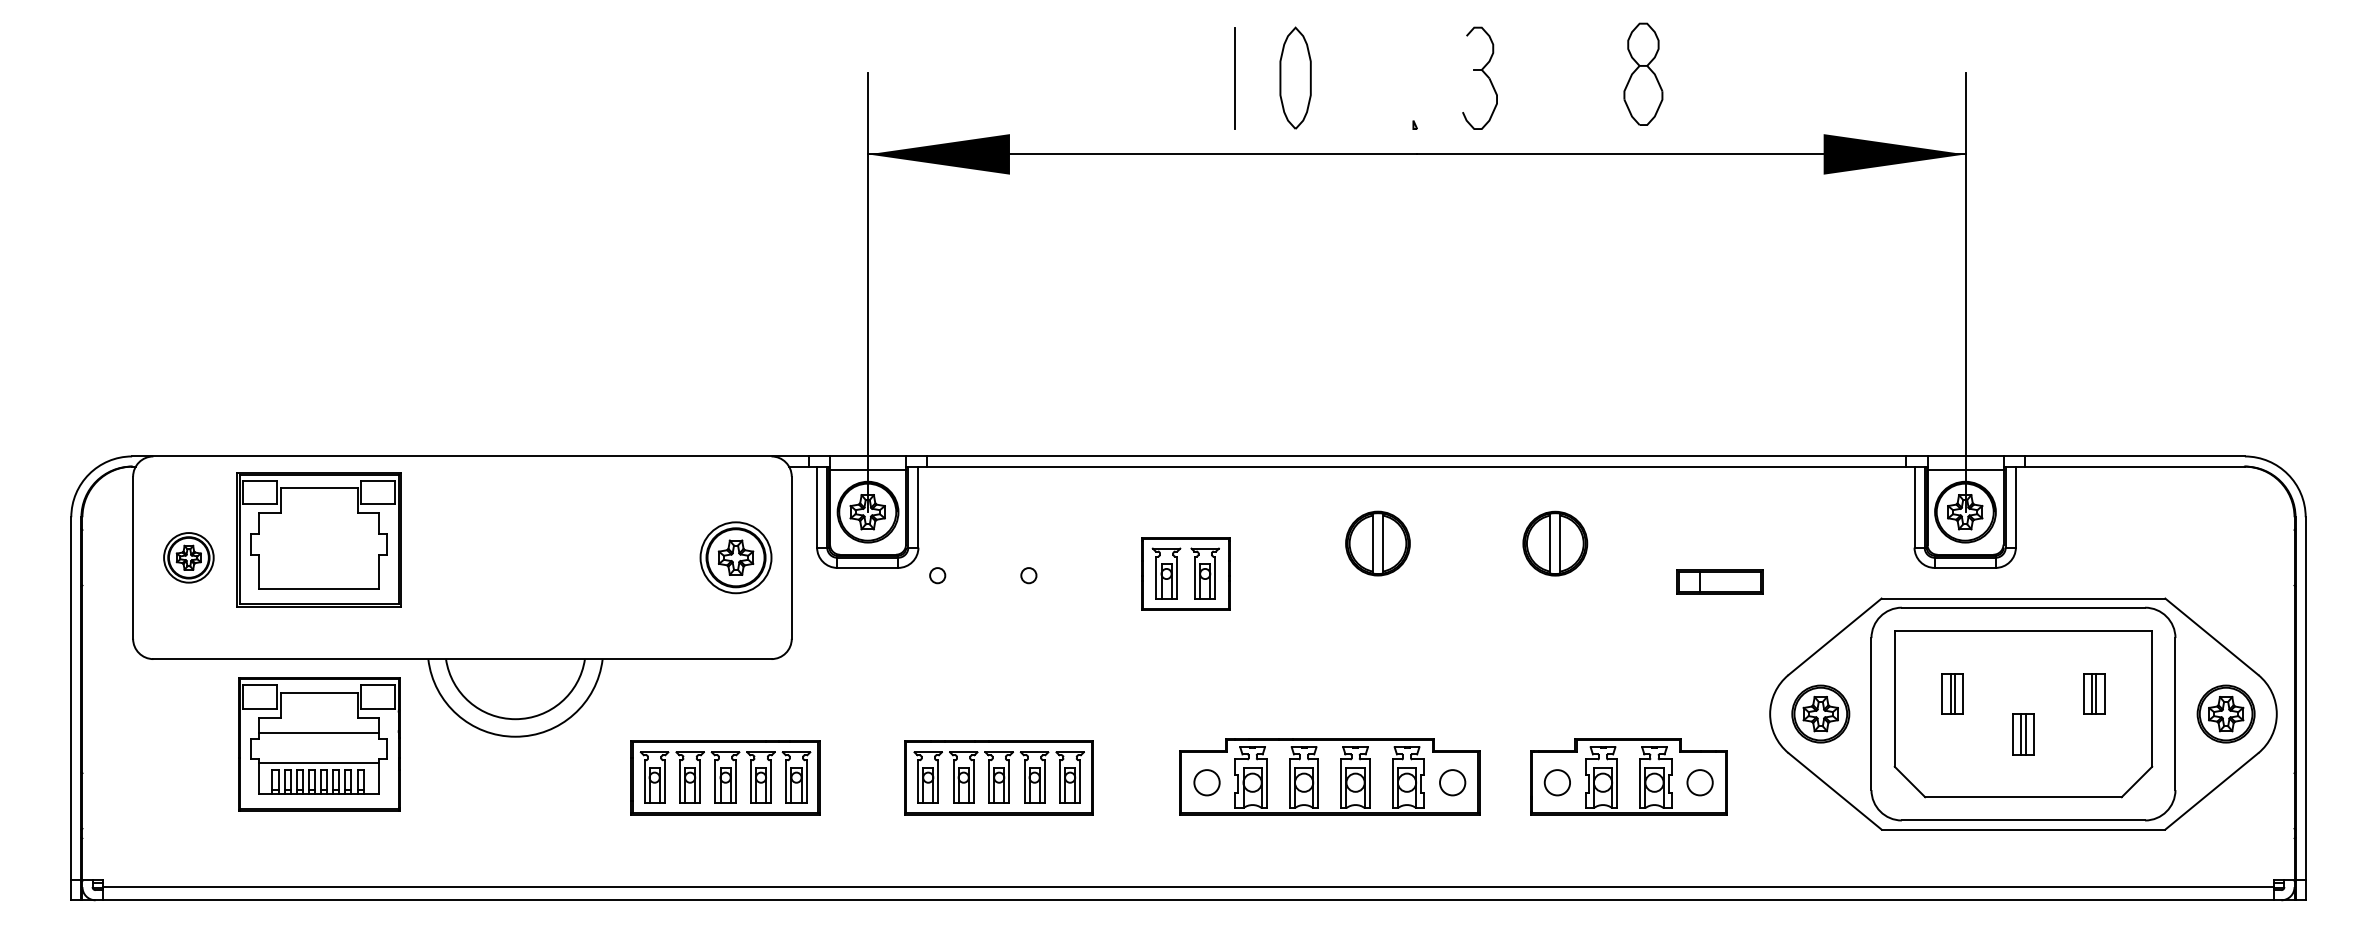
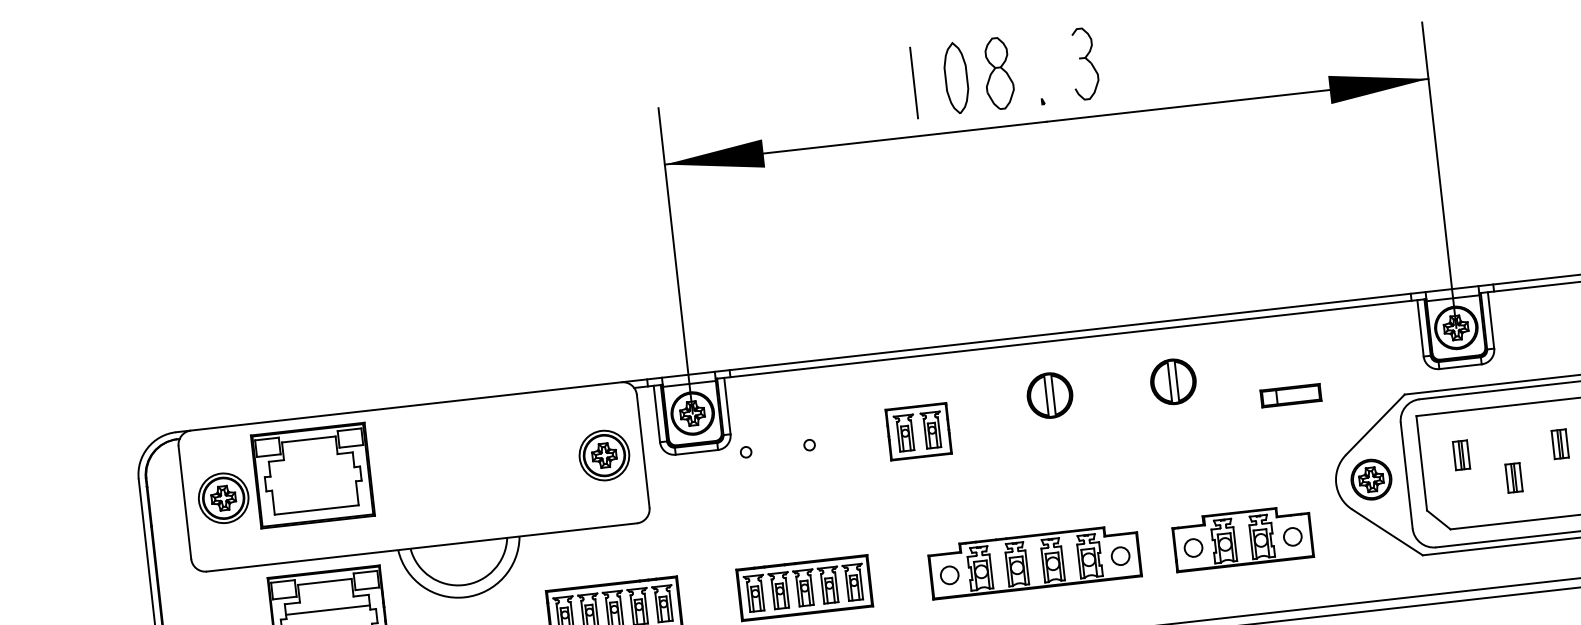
part: (1643, 73) -> (998, 72), moved
part: (188, 557) -> (223, 498), size x1.43

